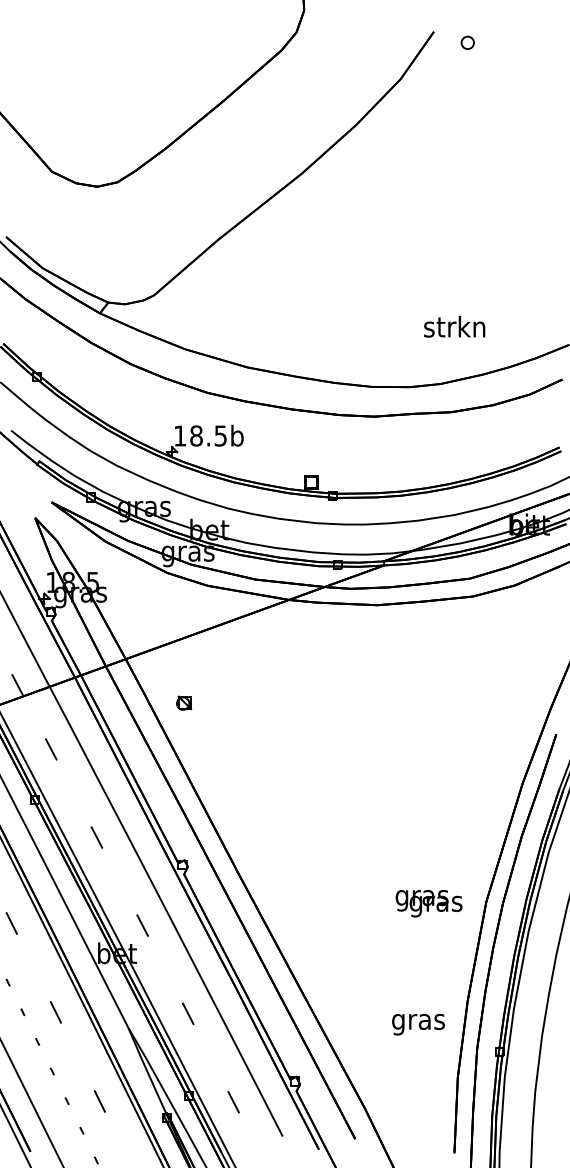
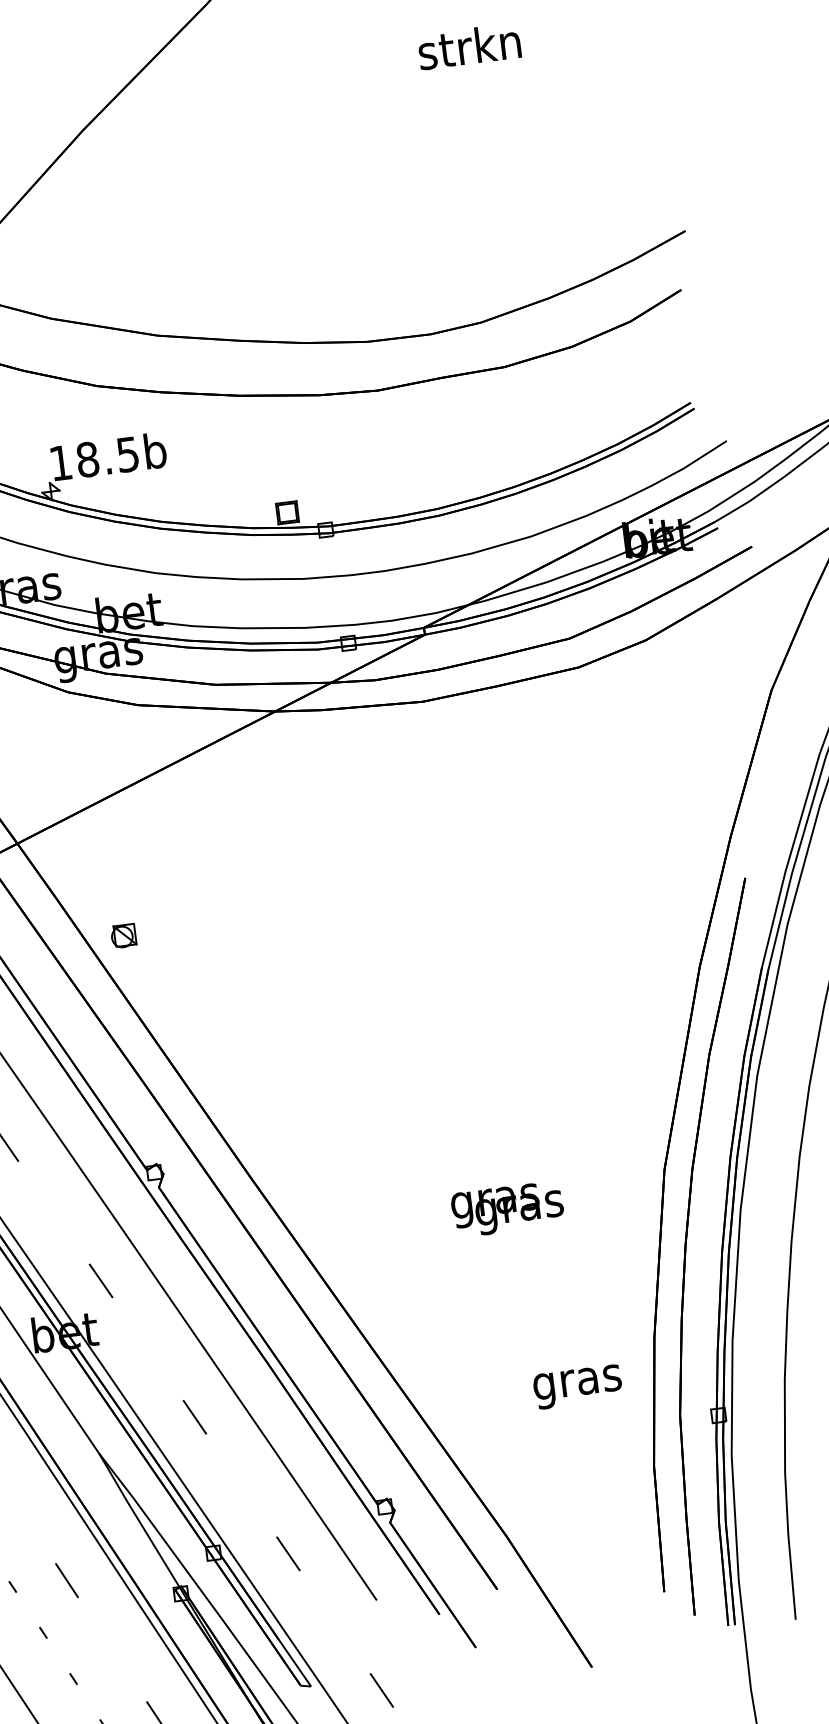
text: (454, 326) -> (469, 46), moved
part: (184, 702) -> (124, 934), moved
text: (428, 903) -> (506, 1209), moved

